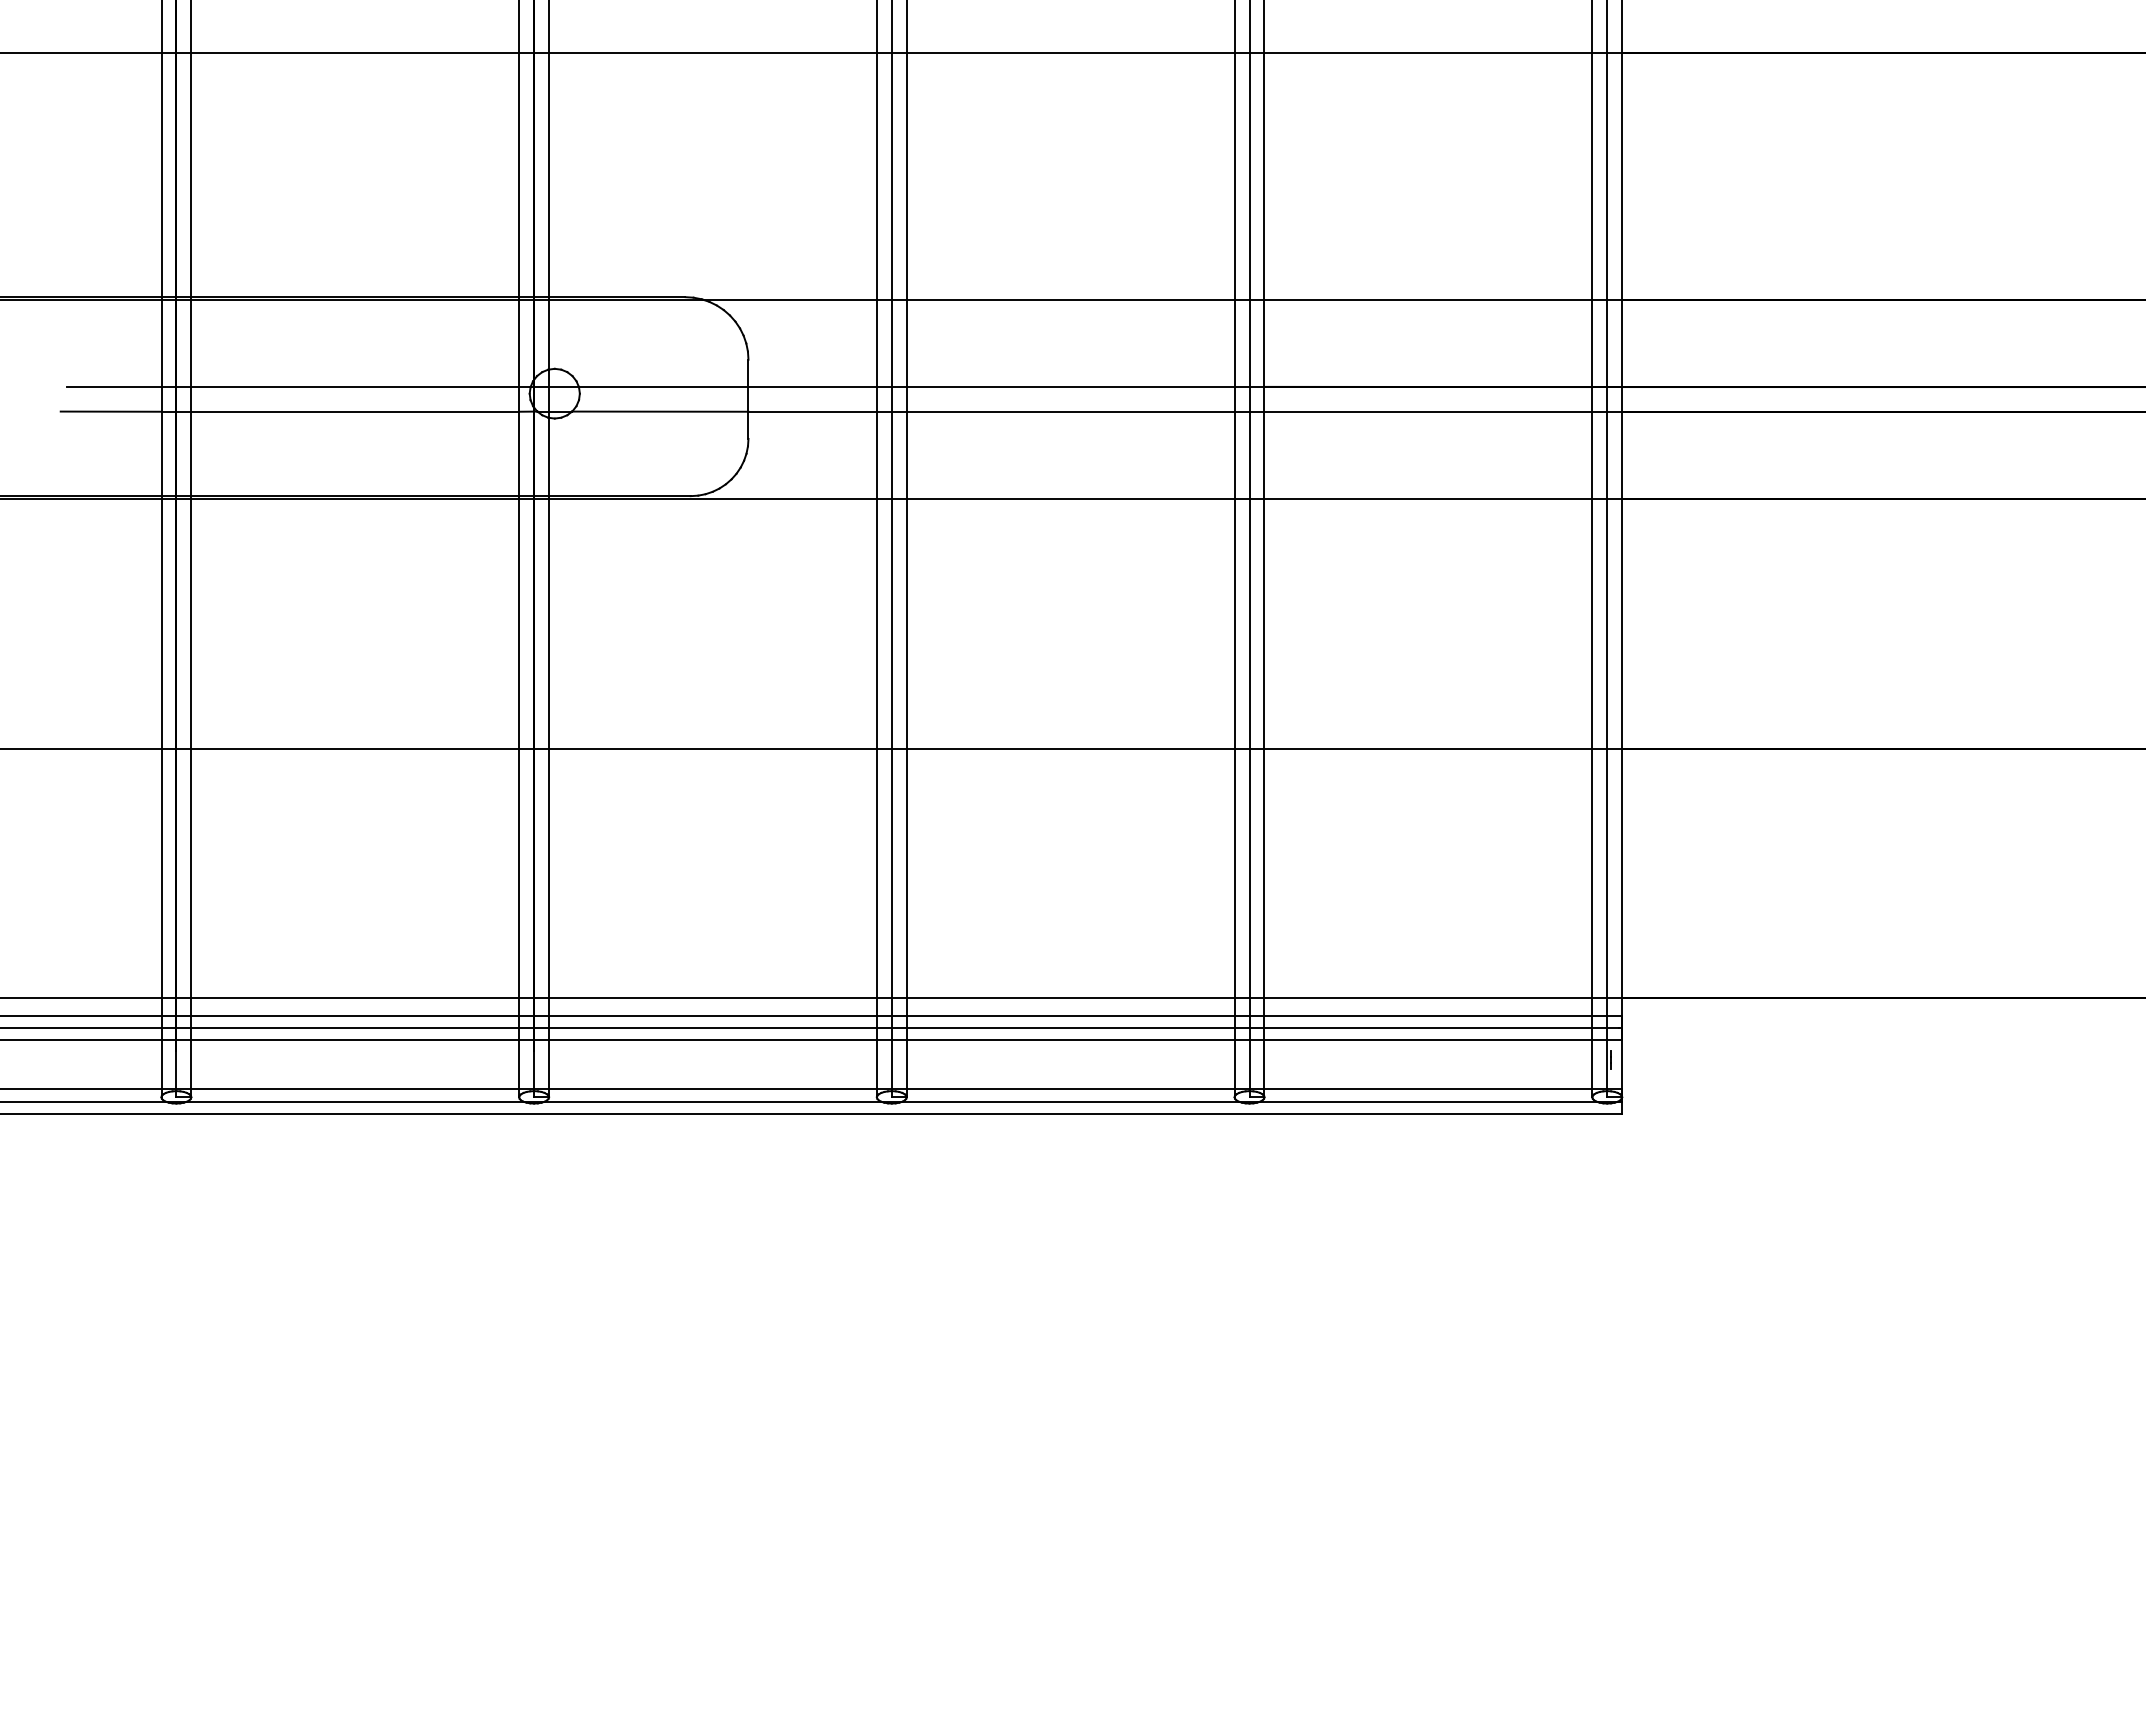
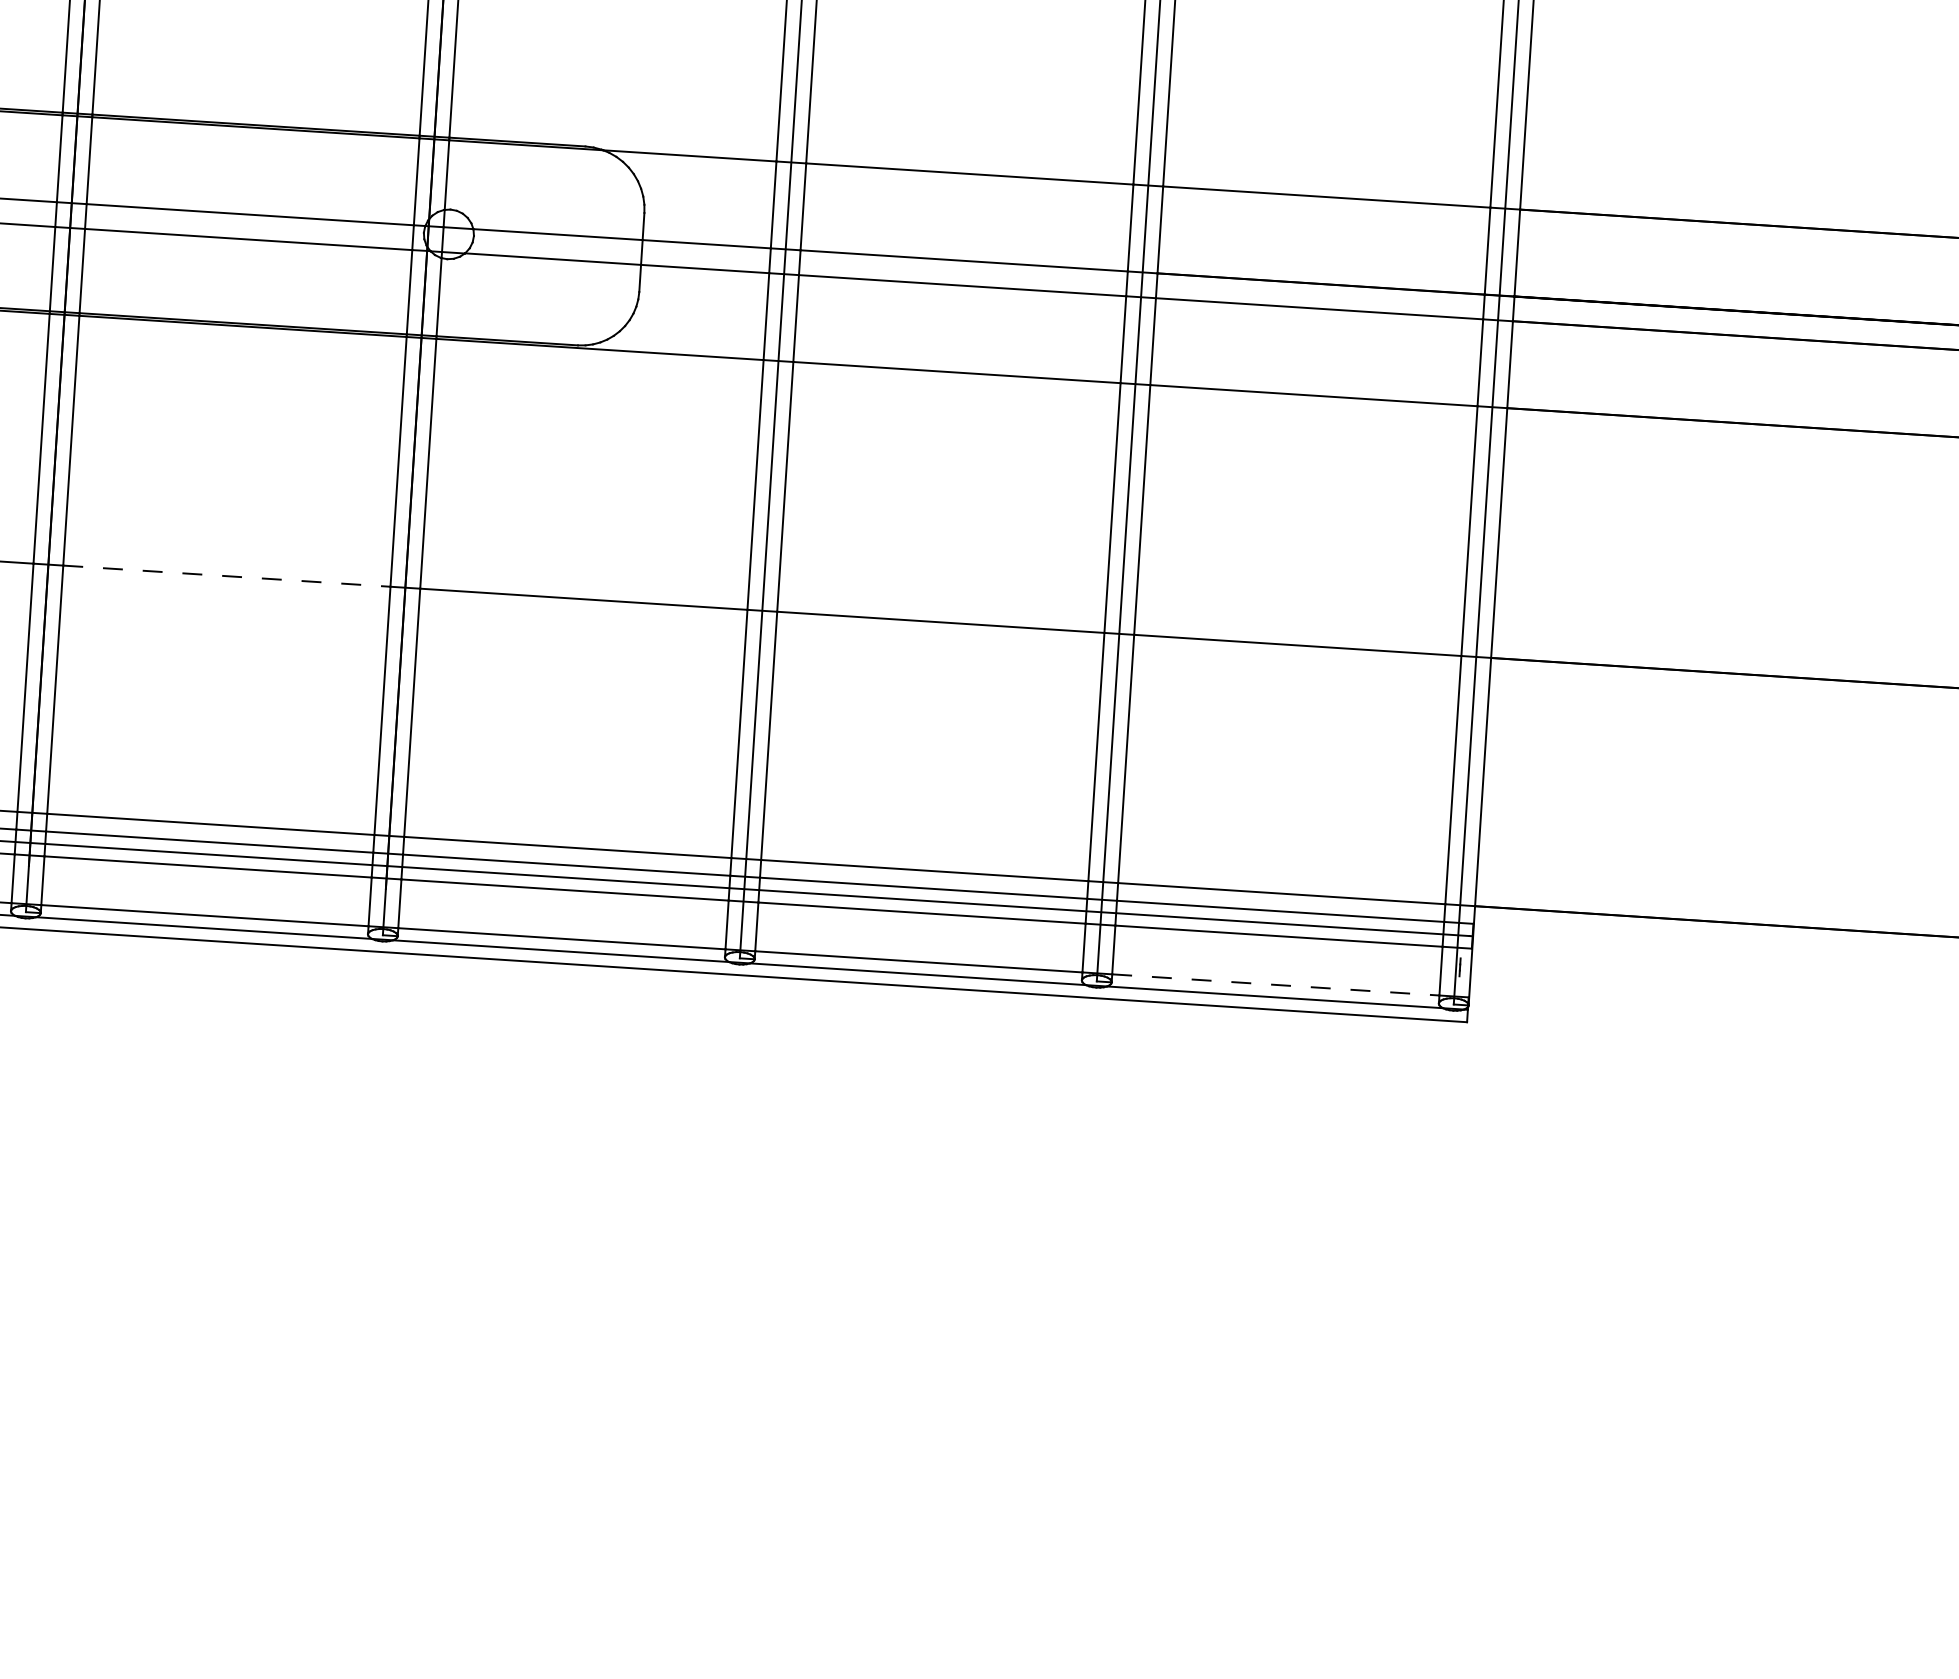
line: (355, 749) -> (227, 576), solid -> dashed
line: (1428, 1089) -> (1275, 985), solid -> dashed

